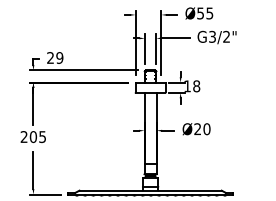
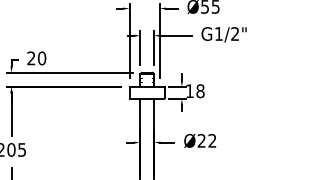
text: (212, 36) -> (218, 33), G3/2" -> G1/2"
text: (59, 57) -> (41, 57), 29 -> 20
text: (206, 129) -> (211, 141), Ø20 -> Ø22

